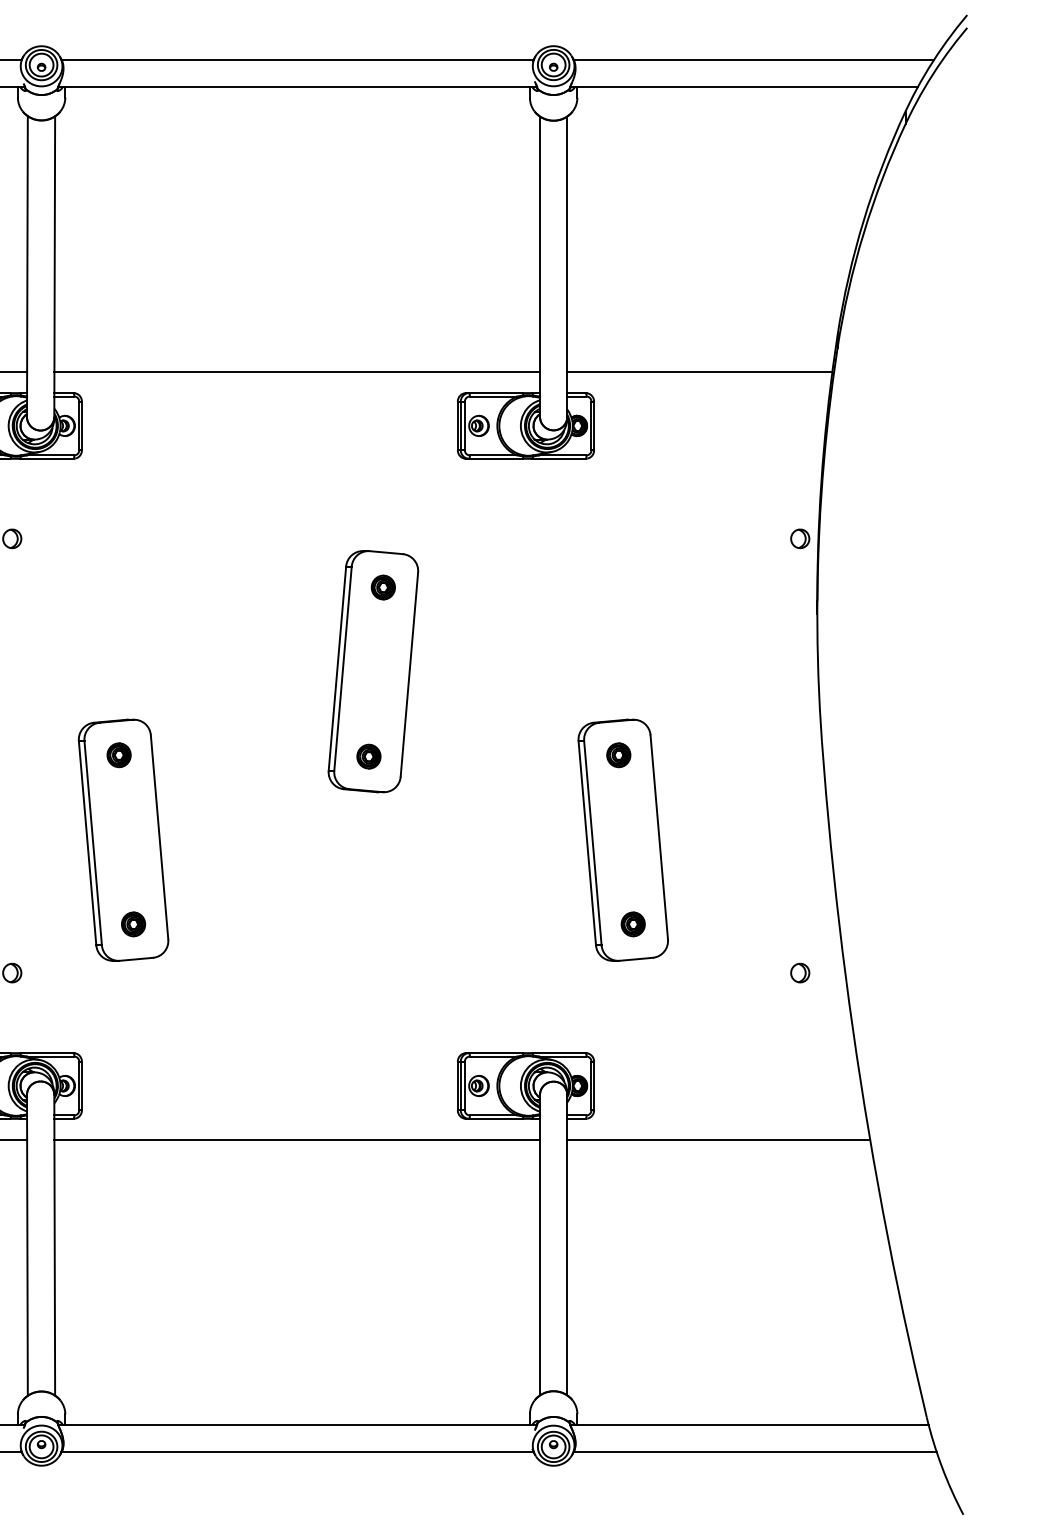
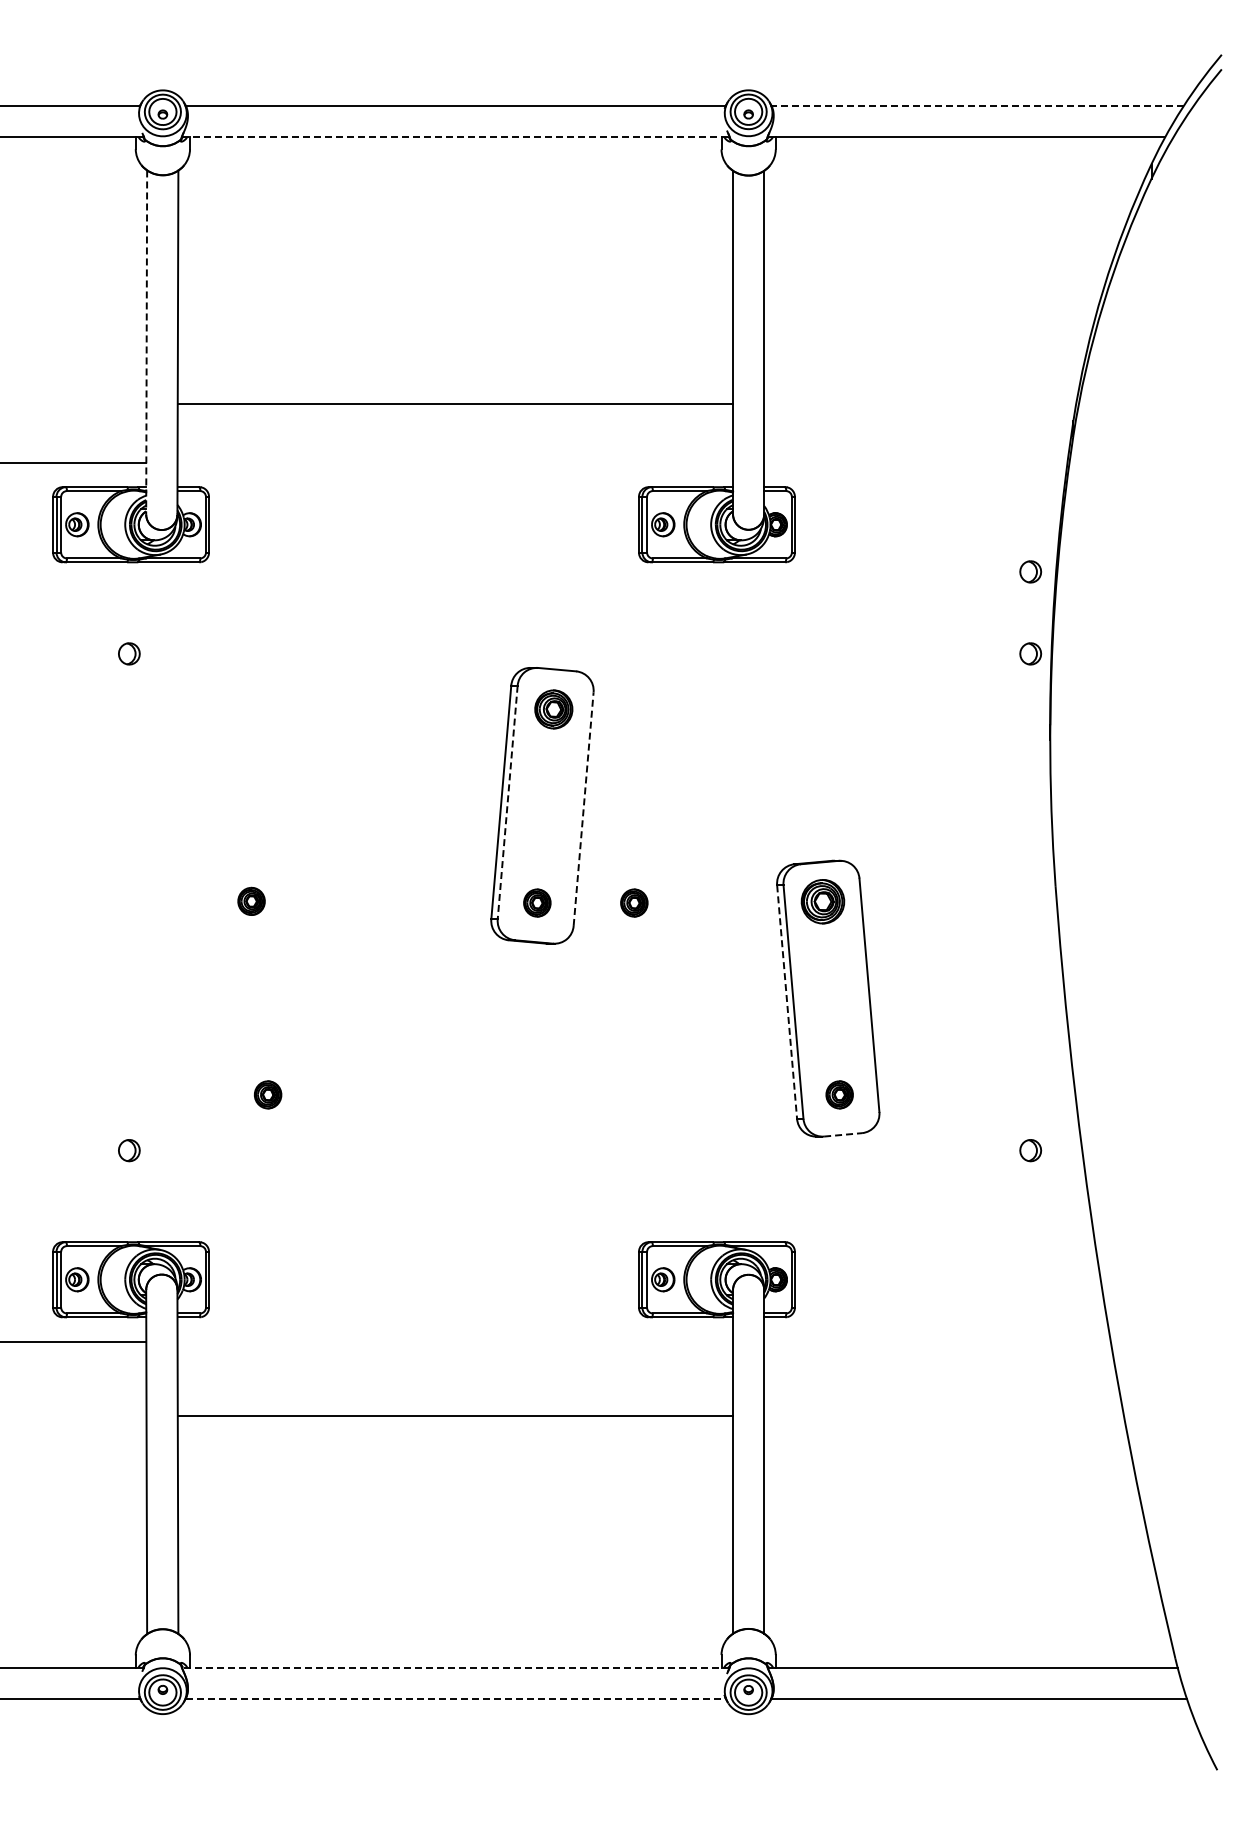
line: (753, 59) -> (977, 105), solid -> dashed
line: (297, 86) -> (455, 136), solid -> dashed
line: (27, 267) -> (146, 343), solid -> dashed
line: (297, 371) -> (455, 403), moved
line: (699, 371) -> (915, 462), removed
part: (800, 466) -> (1030, 571), added
part: (383, 587) -> (553, 709), size x1.4
line: (342, 668) -> (507, 802), solid -> dashed
line: (409, 674) -> (583, 808), solid -> dashed
part: (619, 754) -> (823, 900), size x1.6
part: (453, 756) -> (634, 902), added
part: (123, 840) -> (256, 998), removed
line: (587, 843) -> (787, 1002), solid -> dashed
line: (636, 959) -> (843, 1134), solid -> dashed
line: (297, 1139) -> (455, 1415), moved
line: (718, 1139) -> (937, 1341), removed
line: (297, 1424) -> (455, 1667), solid -> dashed
line: (298, 1452) -> (456, 1698), solid -> dashed

